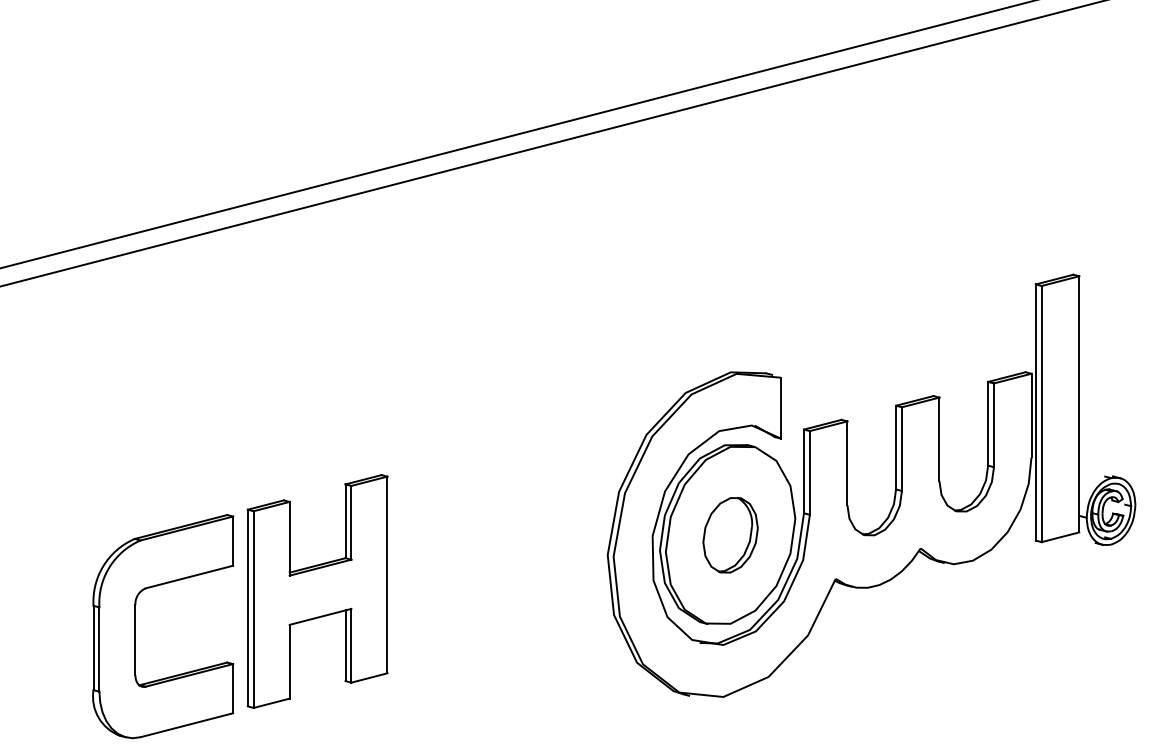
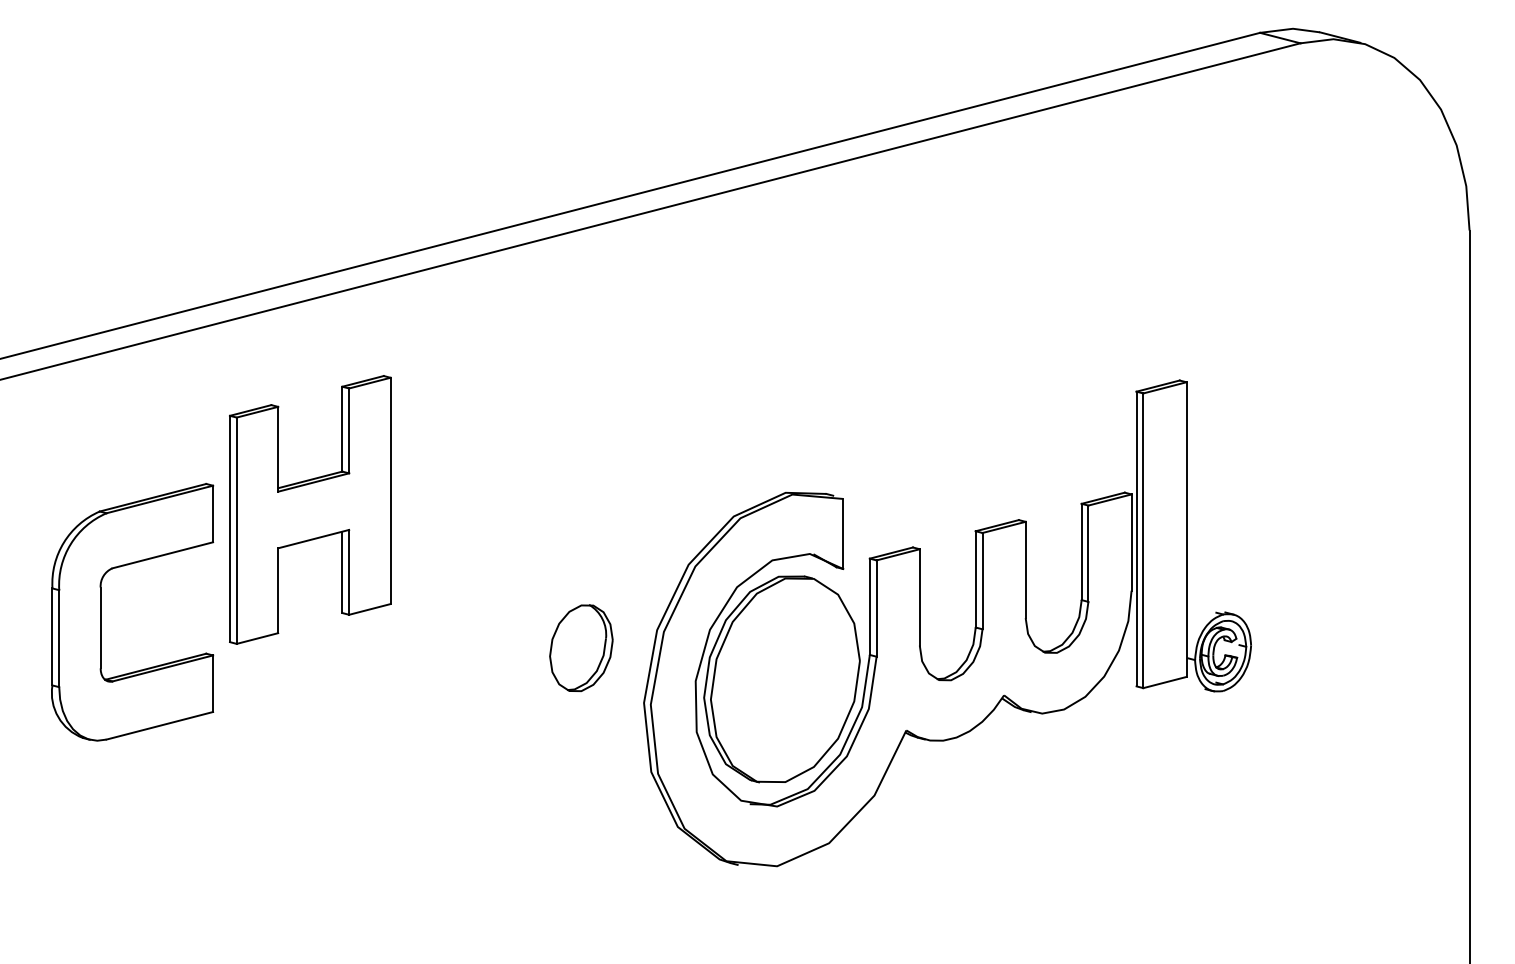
part: (730, 535) -> (581, 648), moved
part: (317, 591) -> (310, 509), moved
part: (136, 626) -> (101, 612), moved

